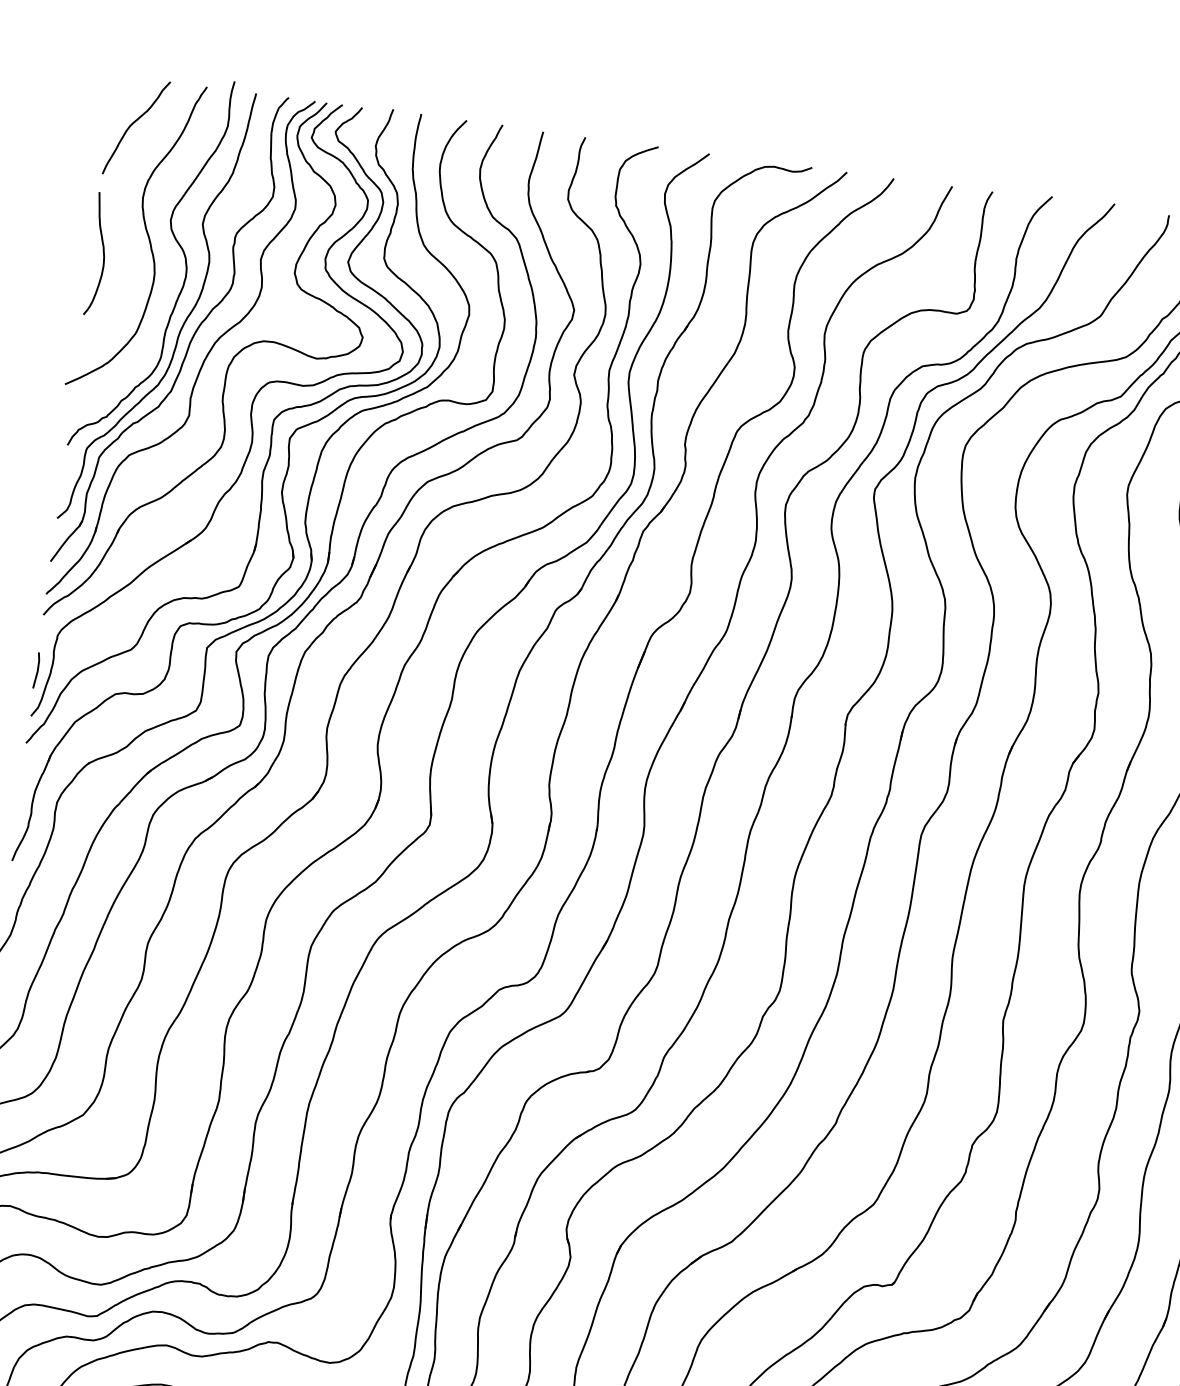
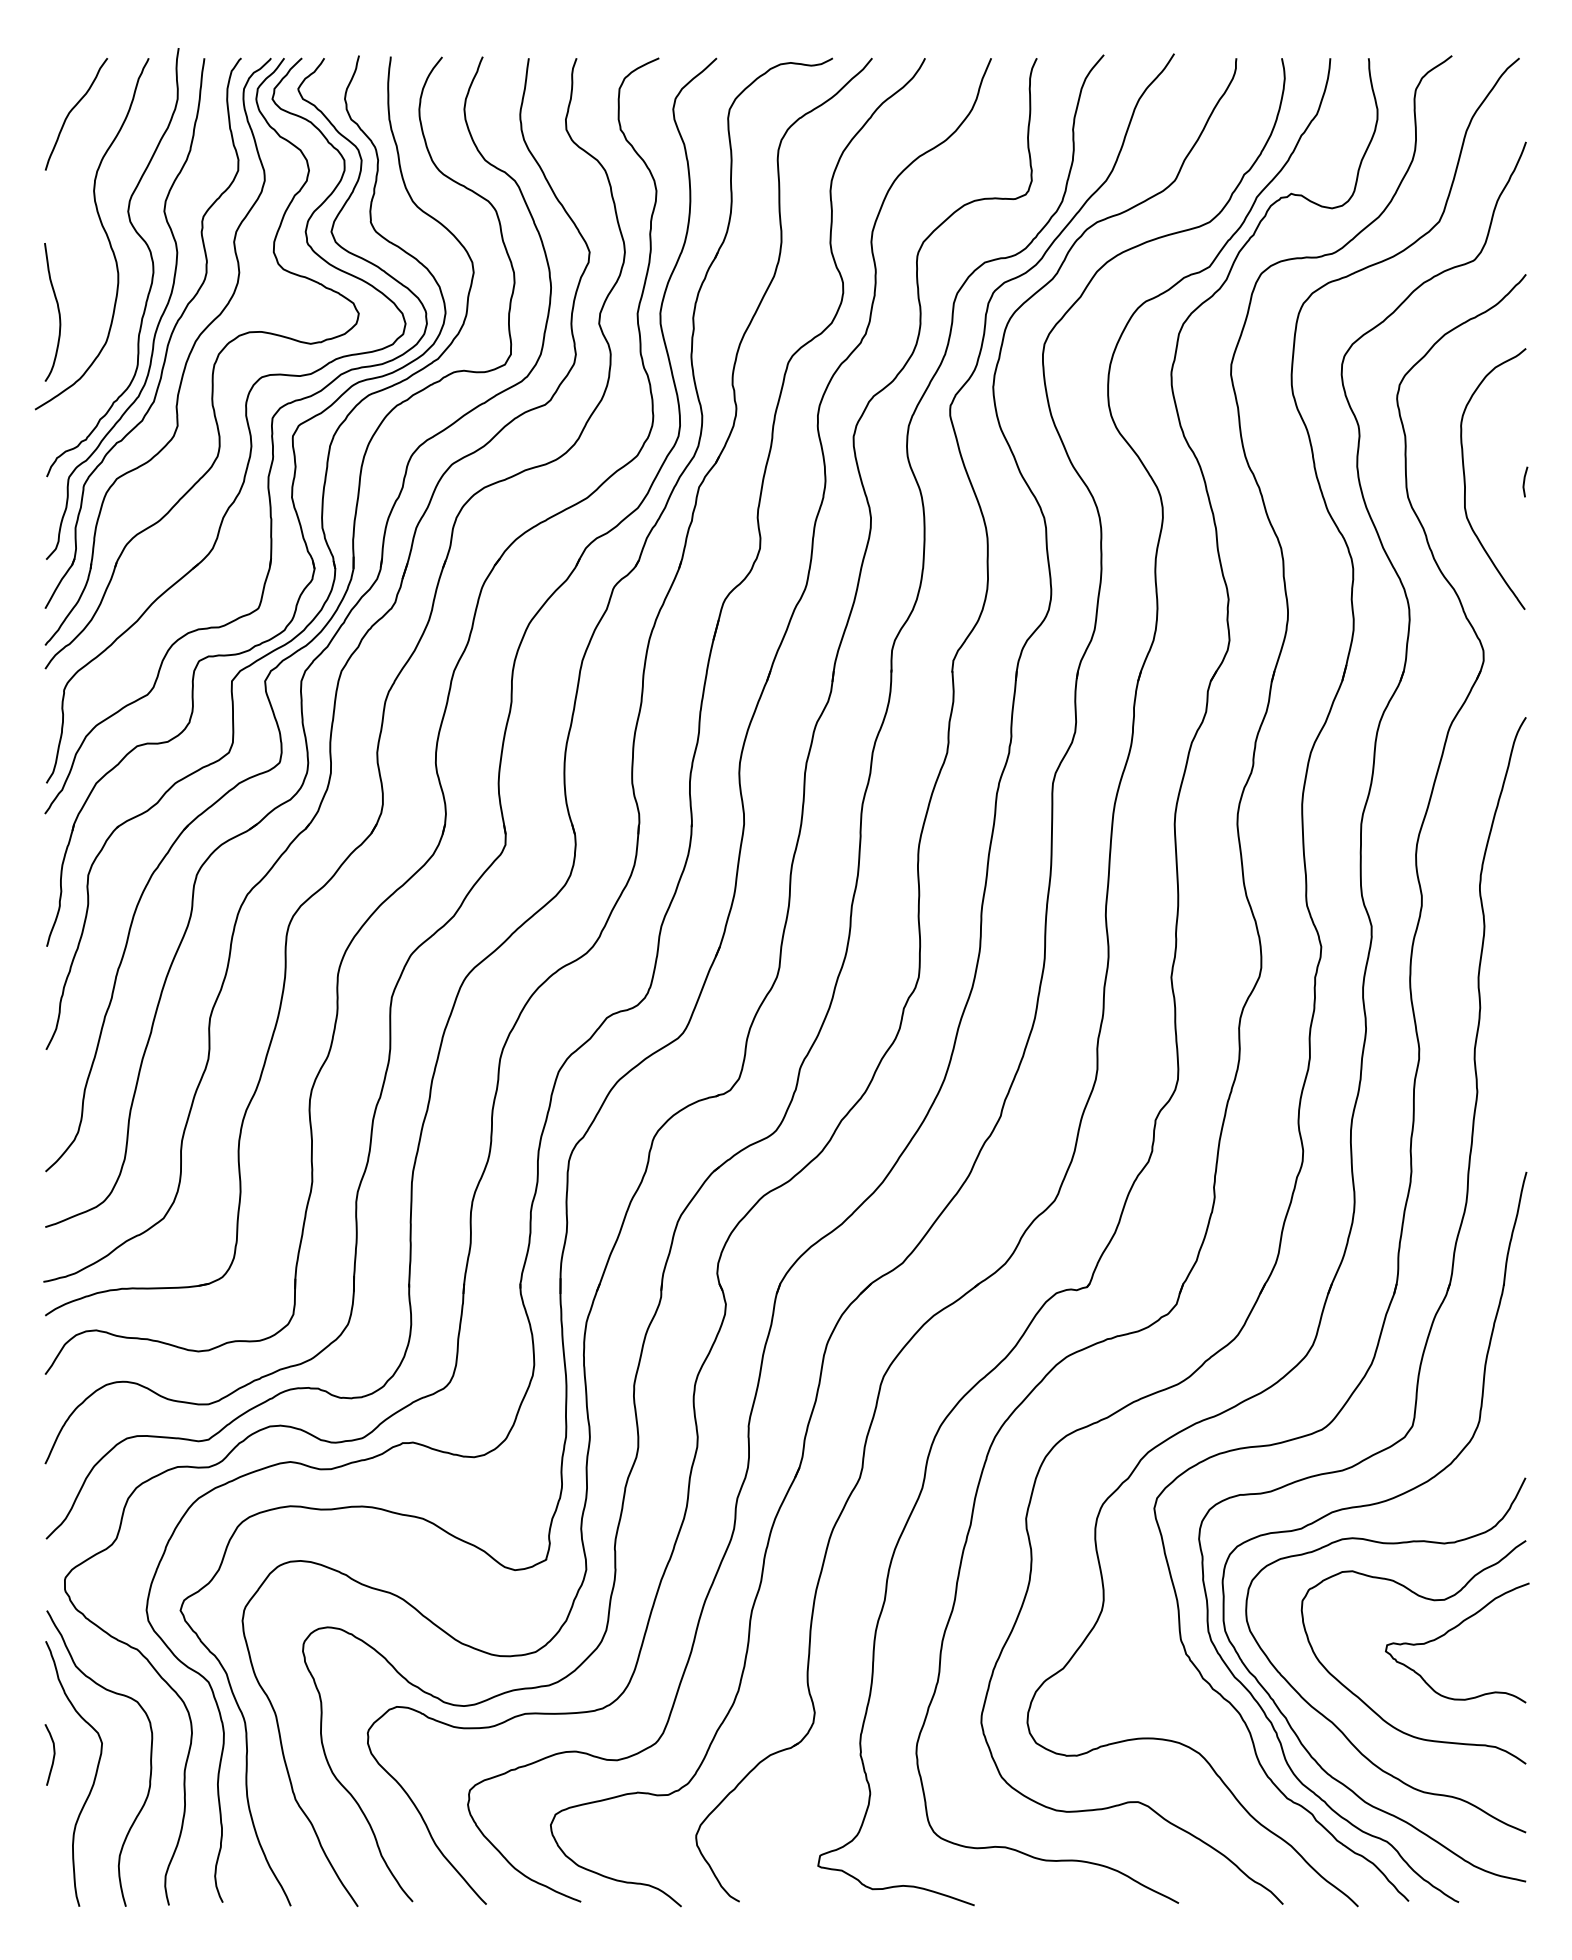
curve: (102, 252) -> (57, 309), moved
curve: (37, 670) -> (46, 731), removed

